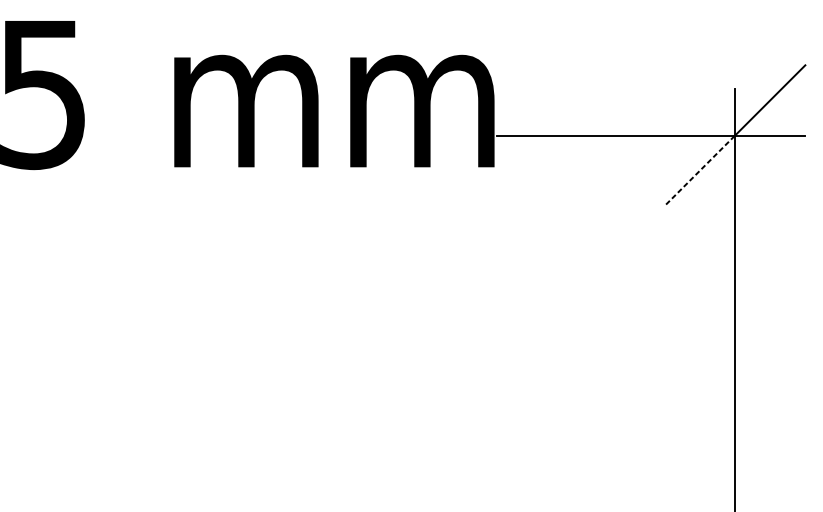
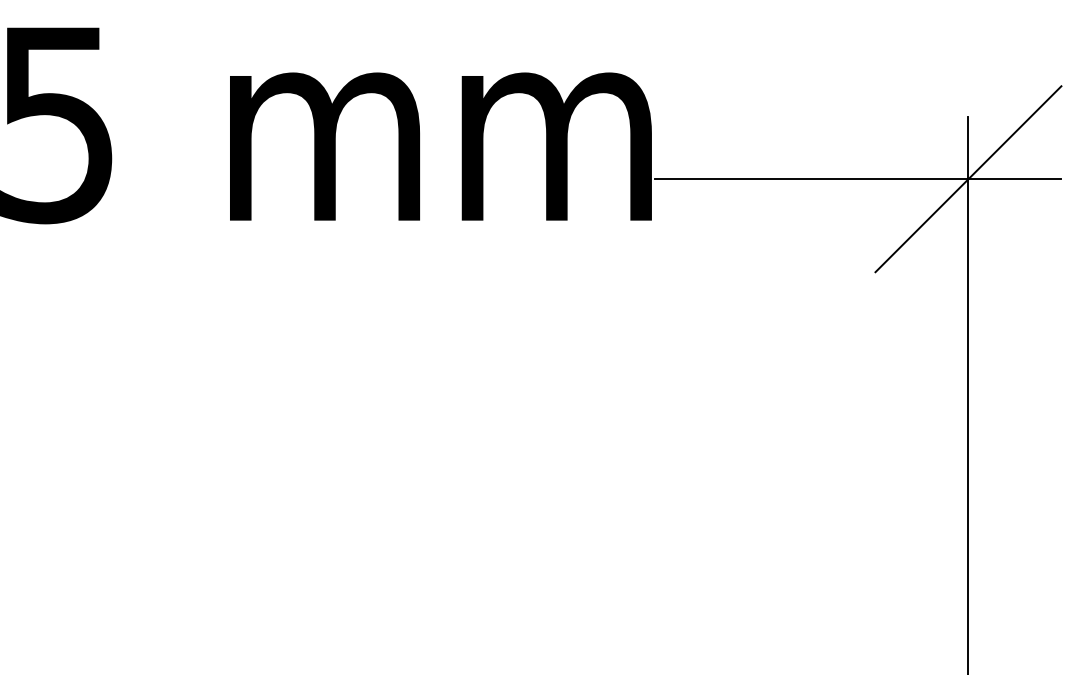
line: (699, 170) -> (921, 225), dashed -> solid

